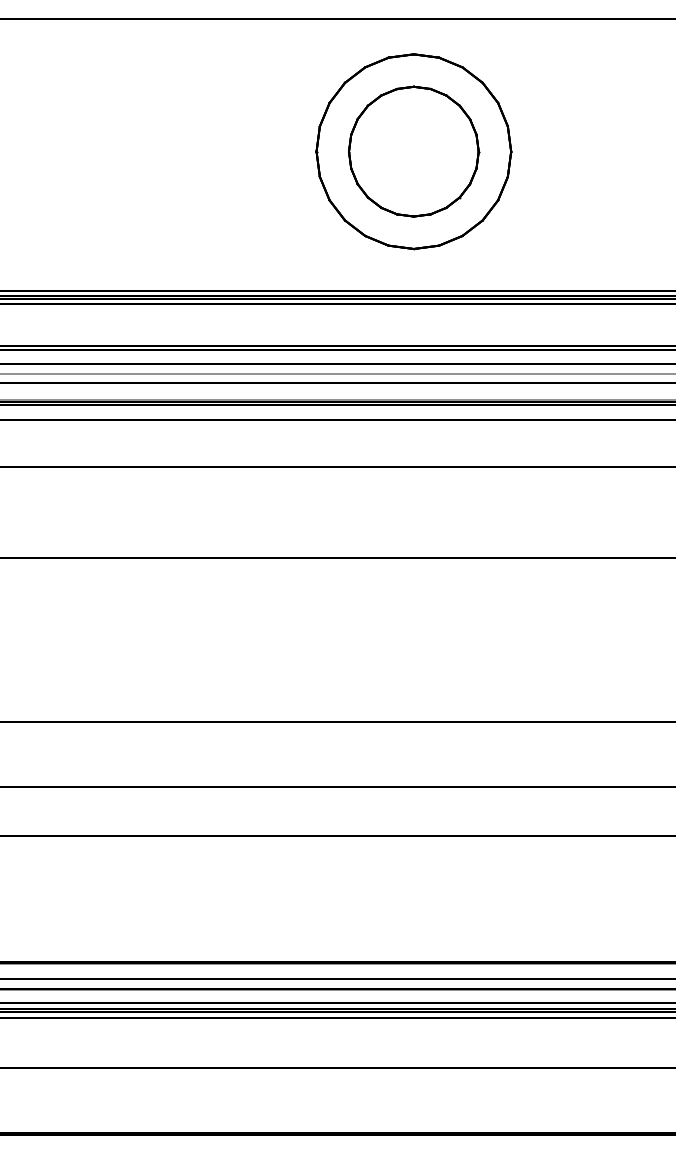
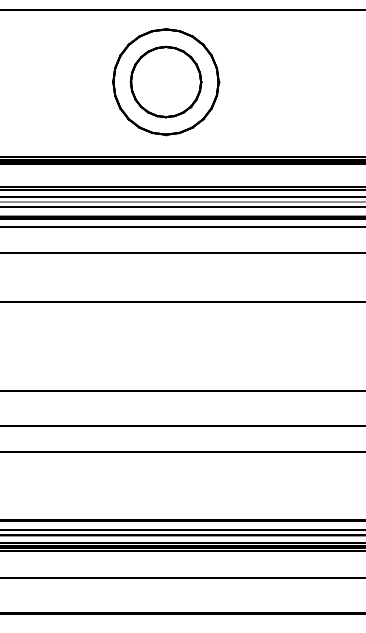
part: (414, 152) -> (166, 82), moved

